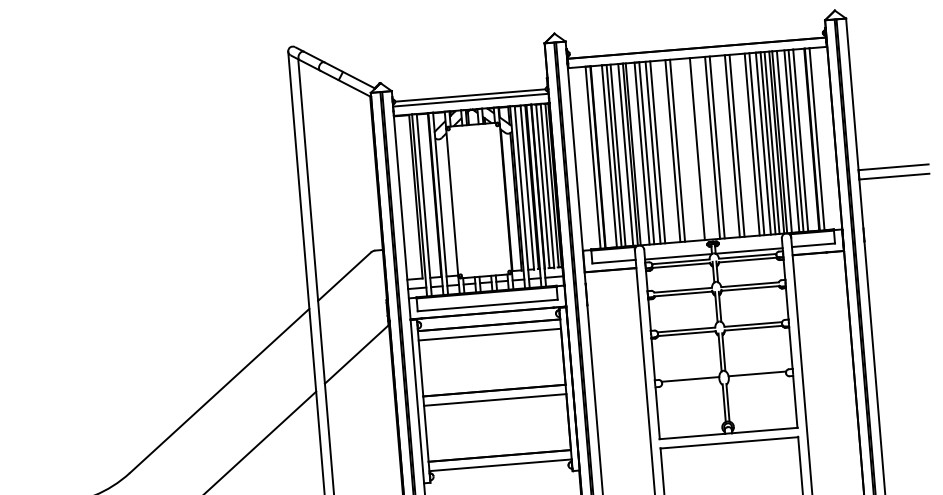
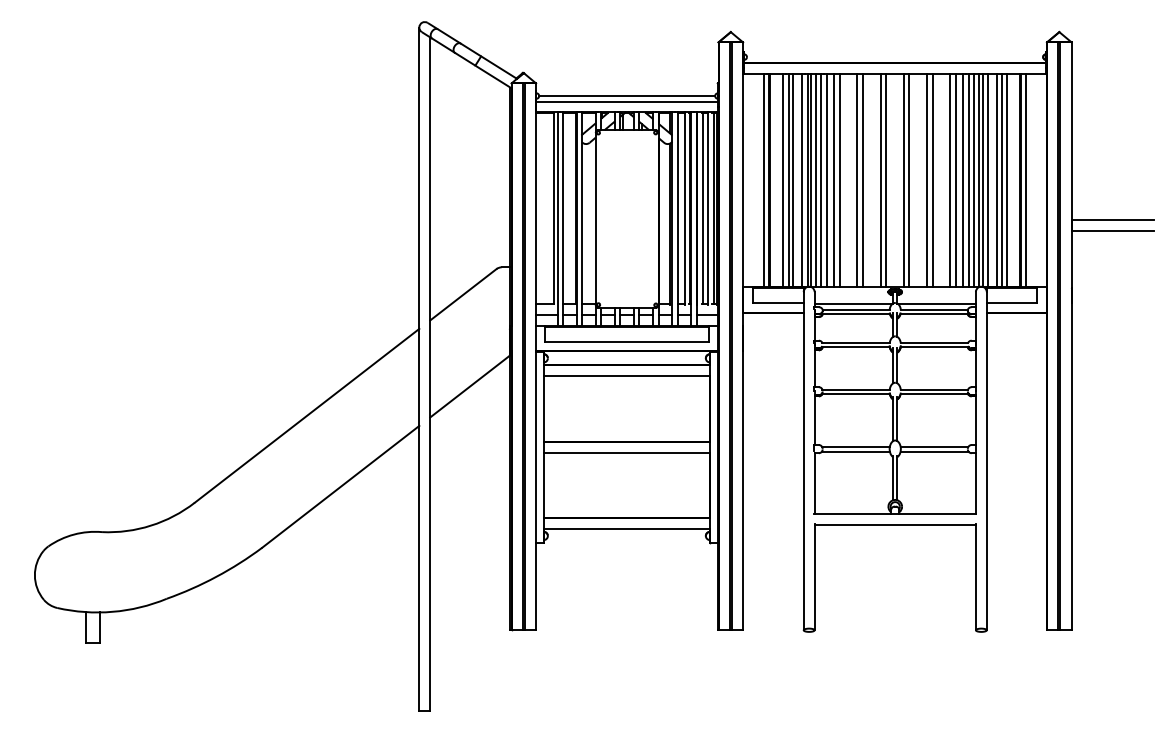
line: (692, 148) -> (880, 179), added
line: (637, 153) -> (816, 179), added
line: (757, 377) -> (934, 451), added
line: (690, 382) -> (855, 451), added

